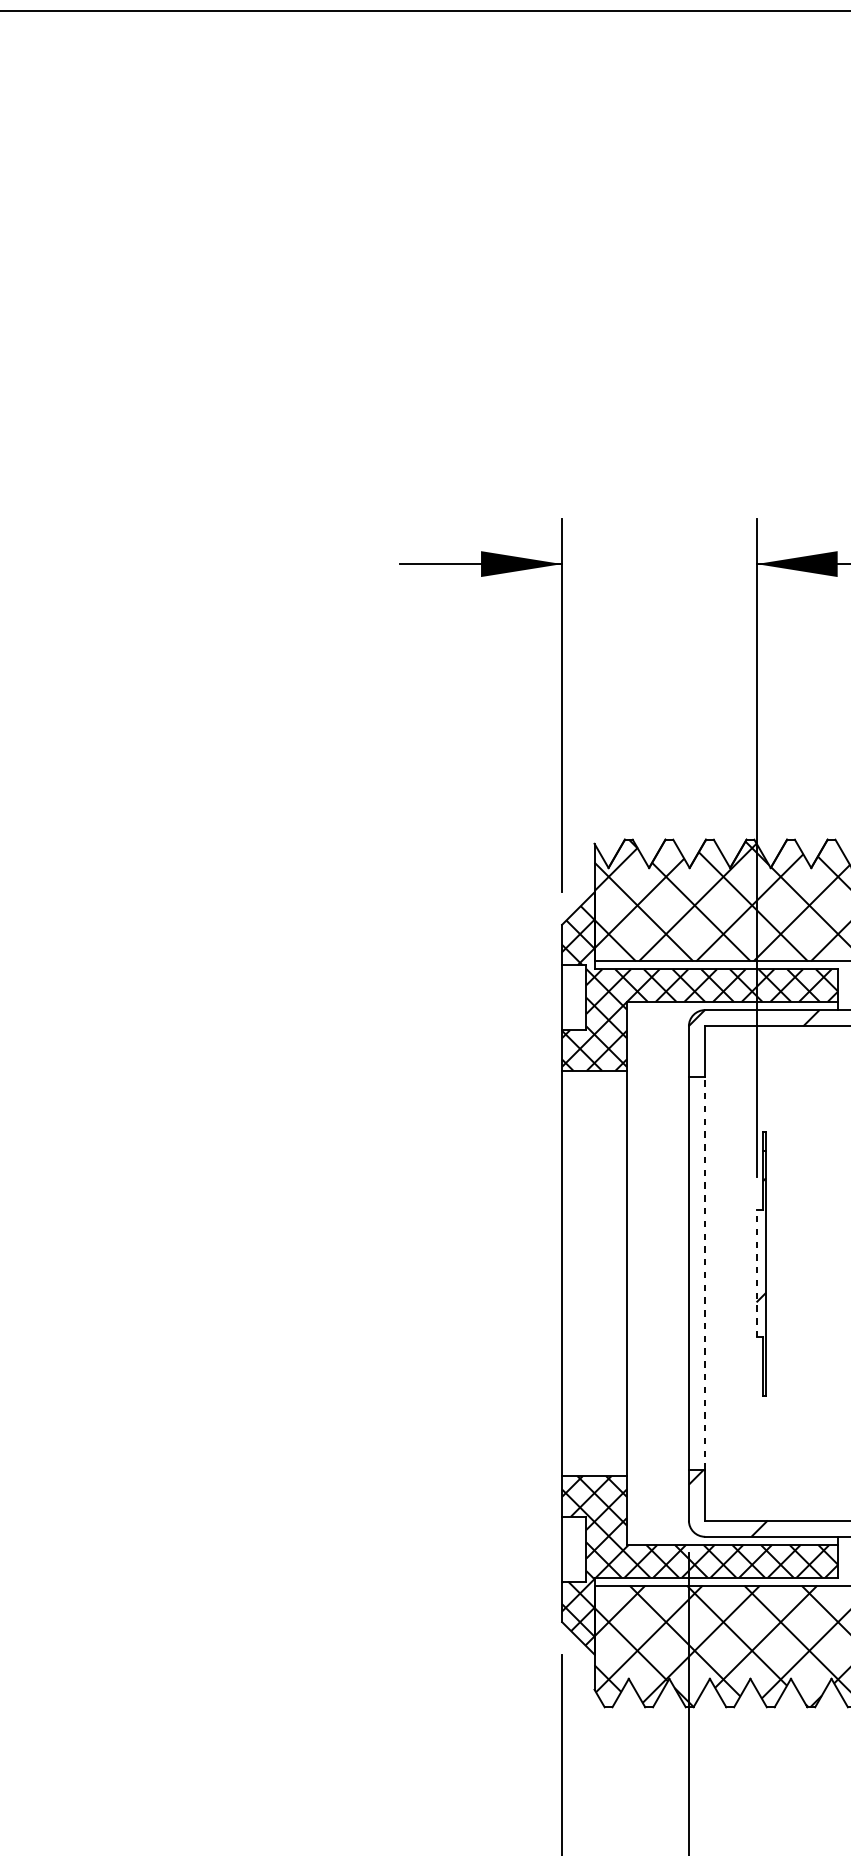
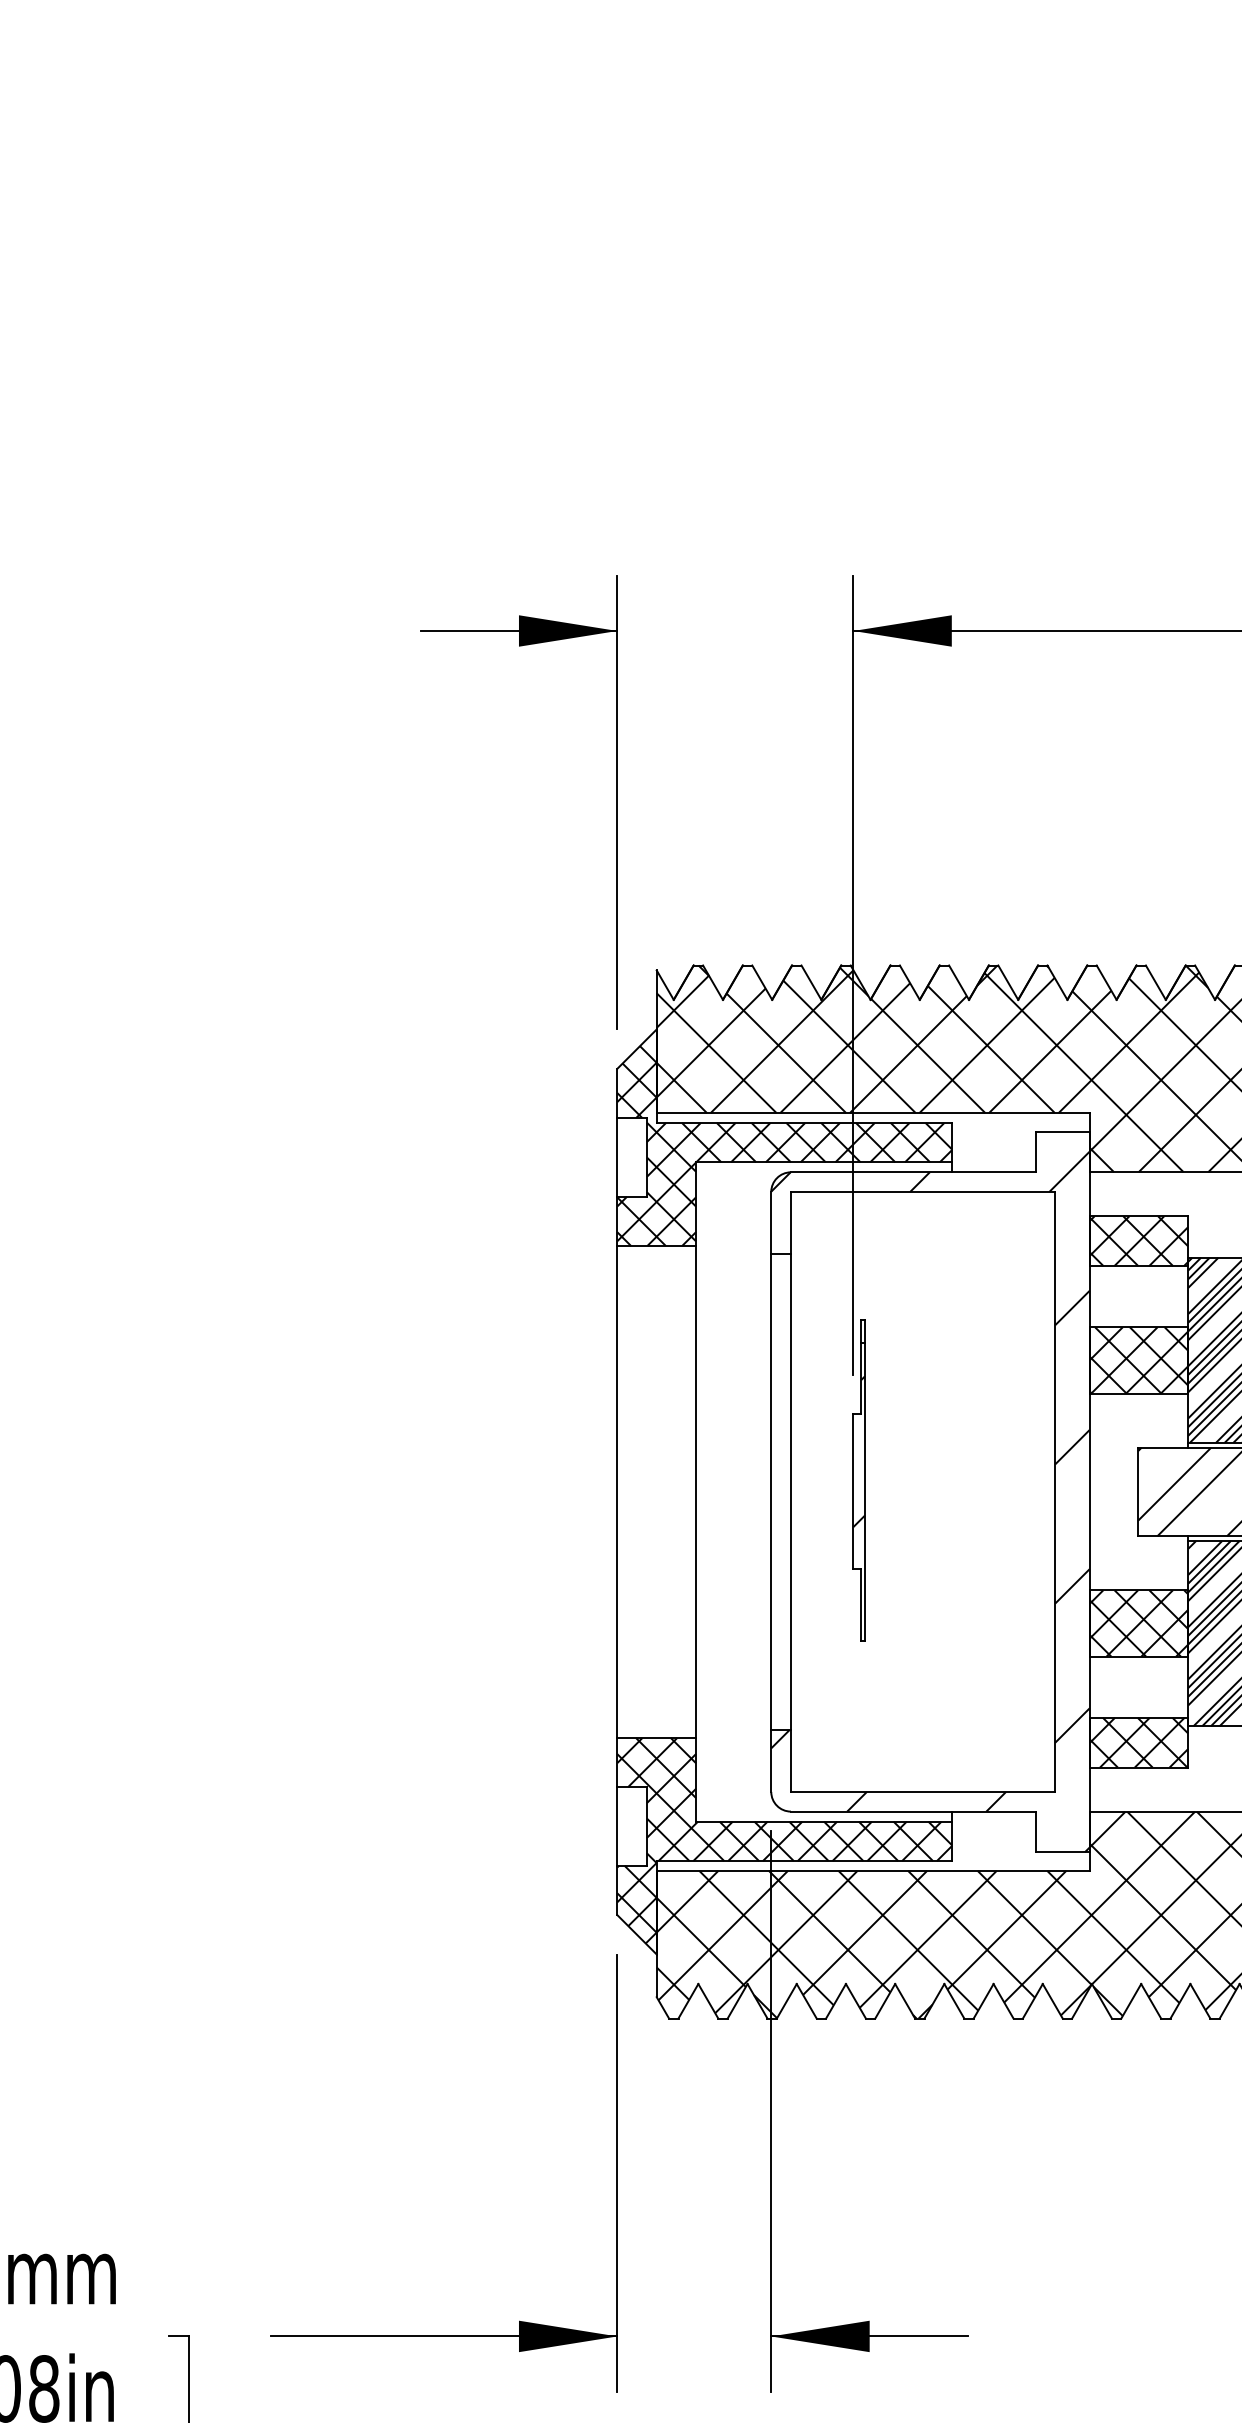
line: (704, 1273) -> (790, 1491), dashed -> solid
line: (756, 1273) -> (853, 1491), dashed -> solid

